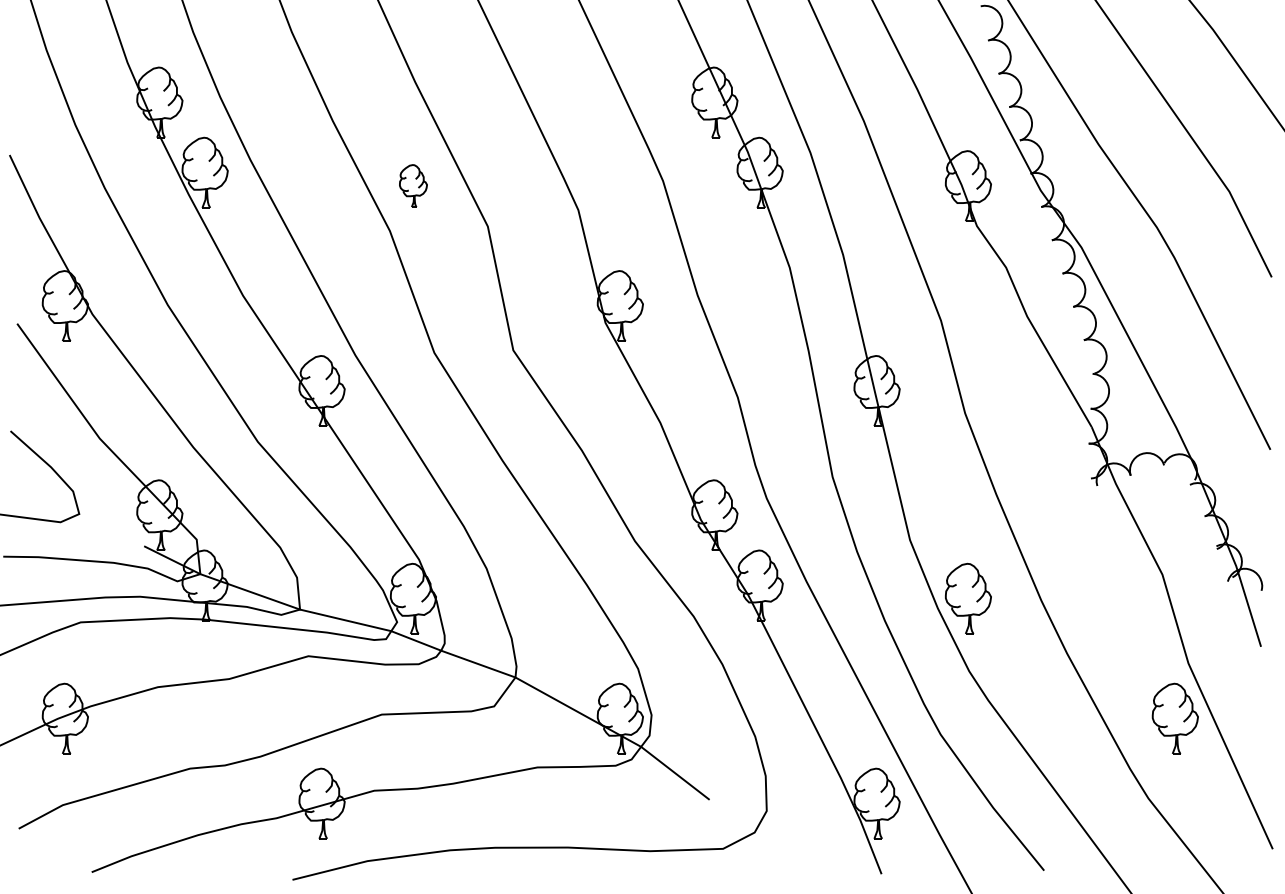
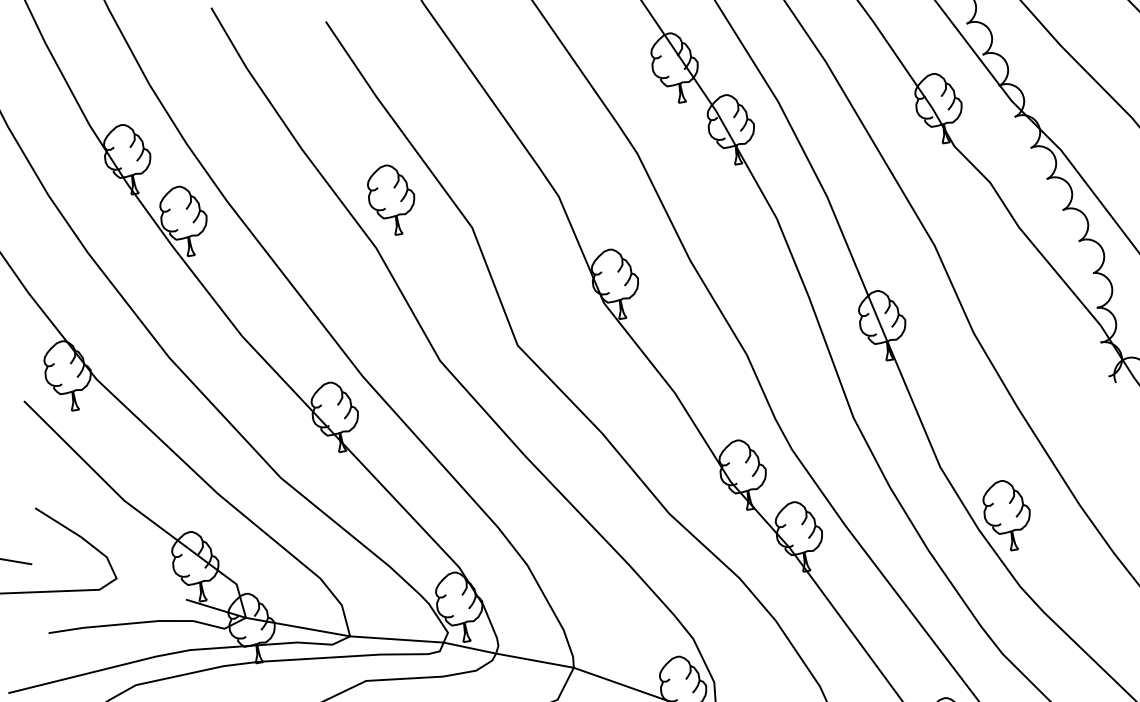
part: (413, 185) -> (392, 199), size x1.67

